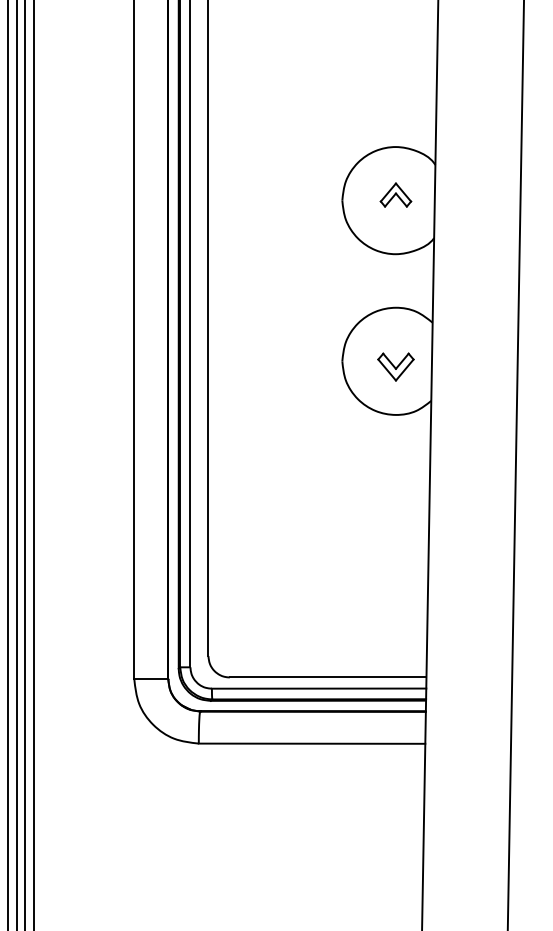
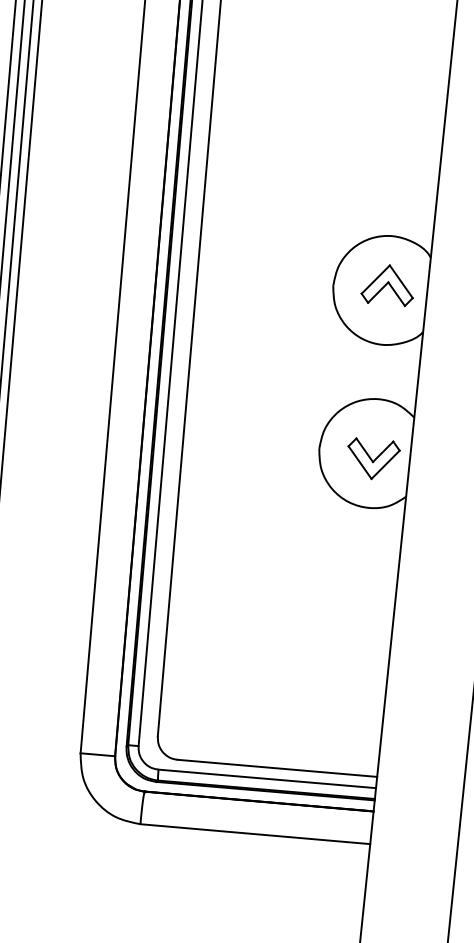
part: (395, 194) -> (387, 284), size x1.67
part: (395, 366) -> (372, 458), size x1.43

